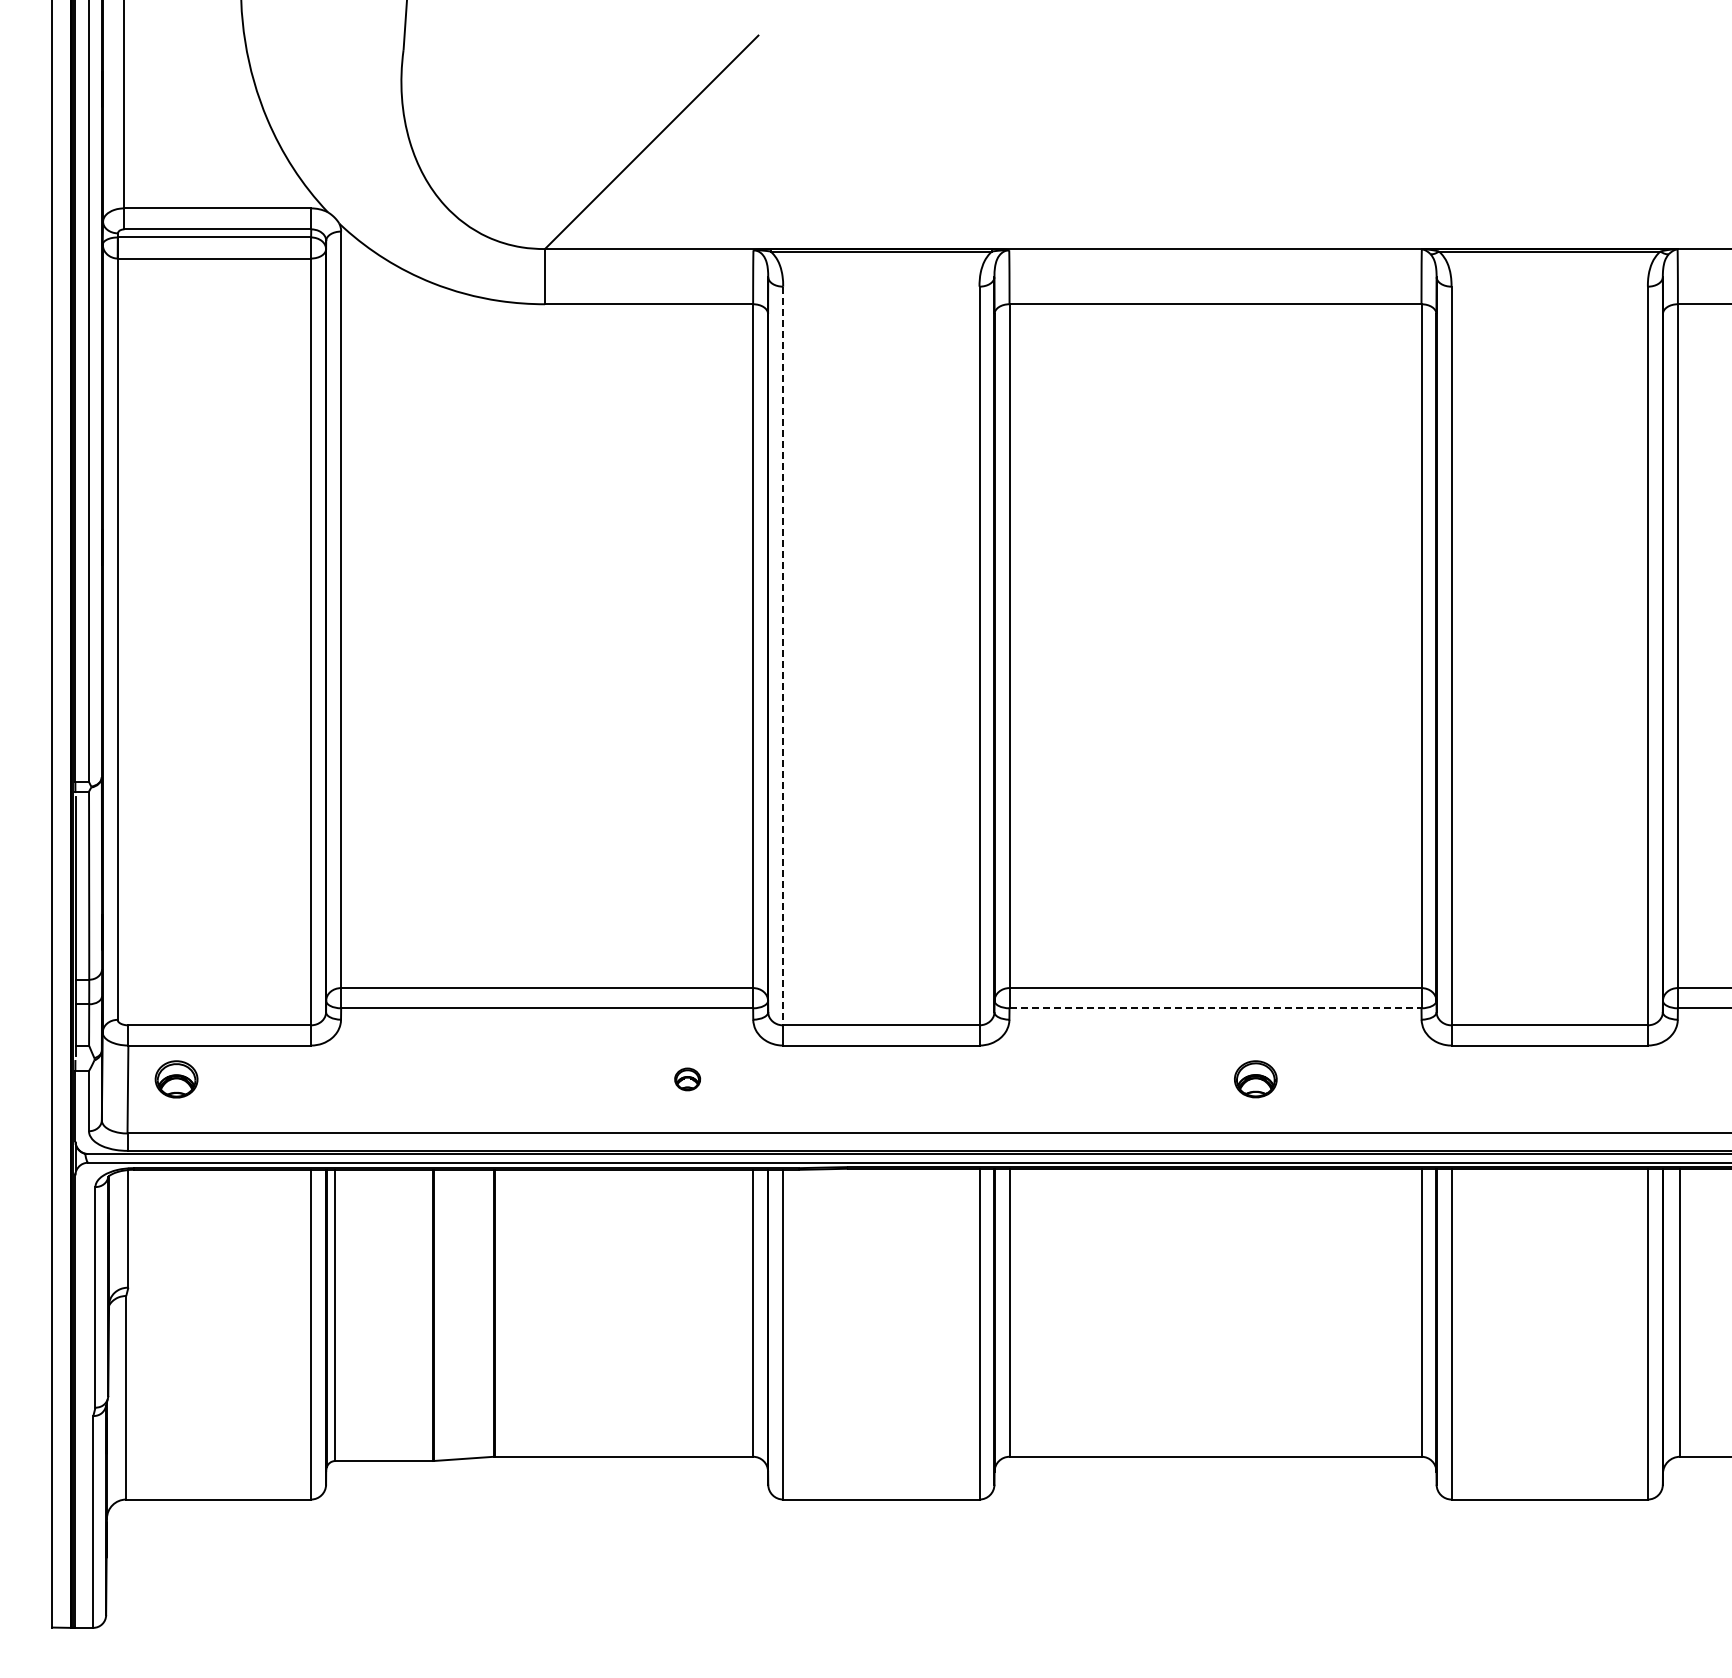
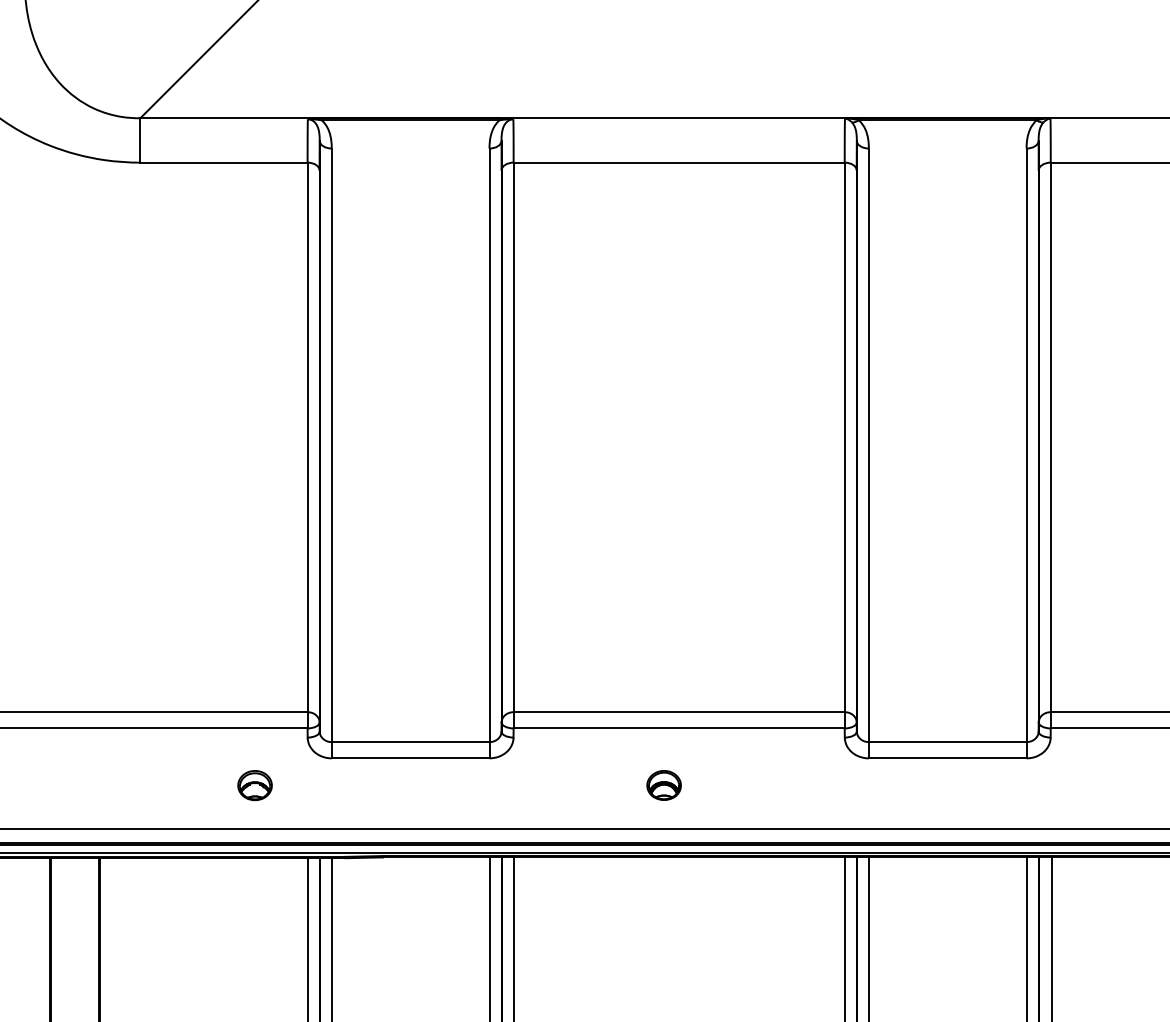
line: (783, 656) -> (332, 445), dashed -> solid
line: (1215, 1008) -> (679, 728), dashed -> solid
part: (687, 1079) -> (254, 785), size x1.67
part: (1255, 1079) -> (663, 785), moved

